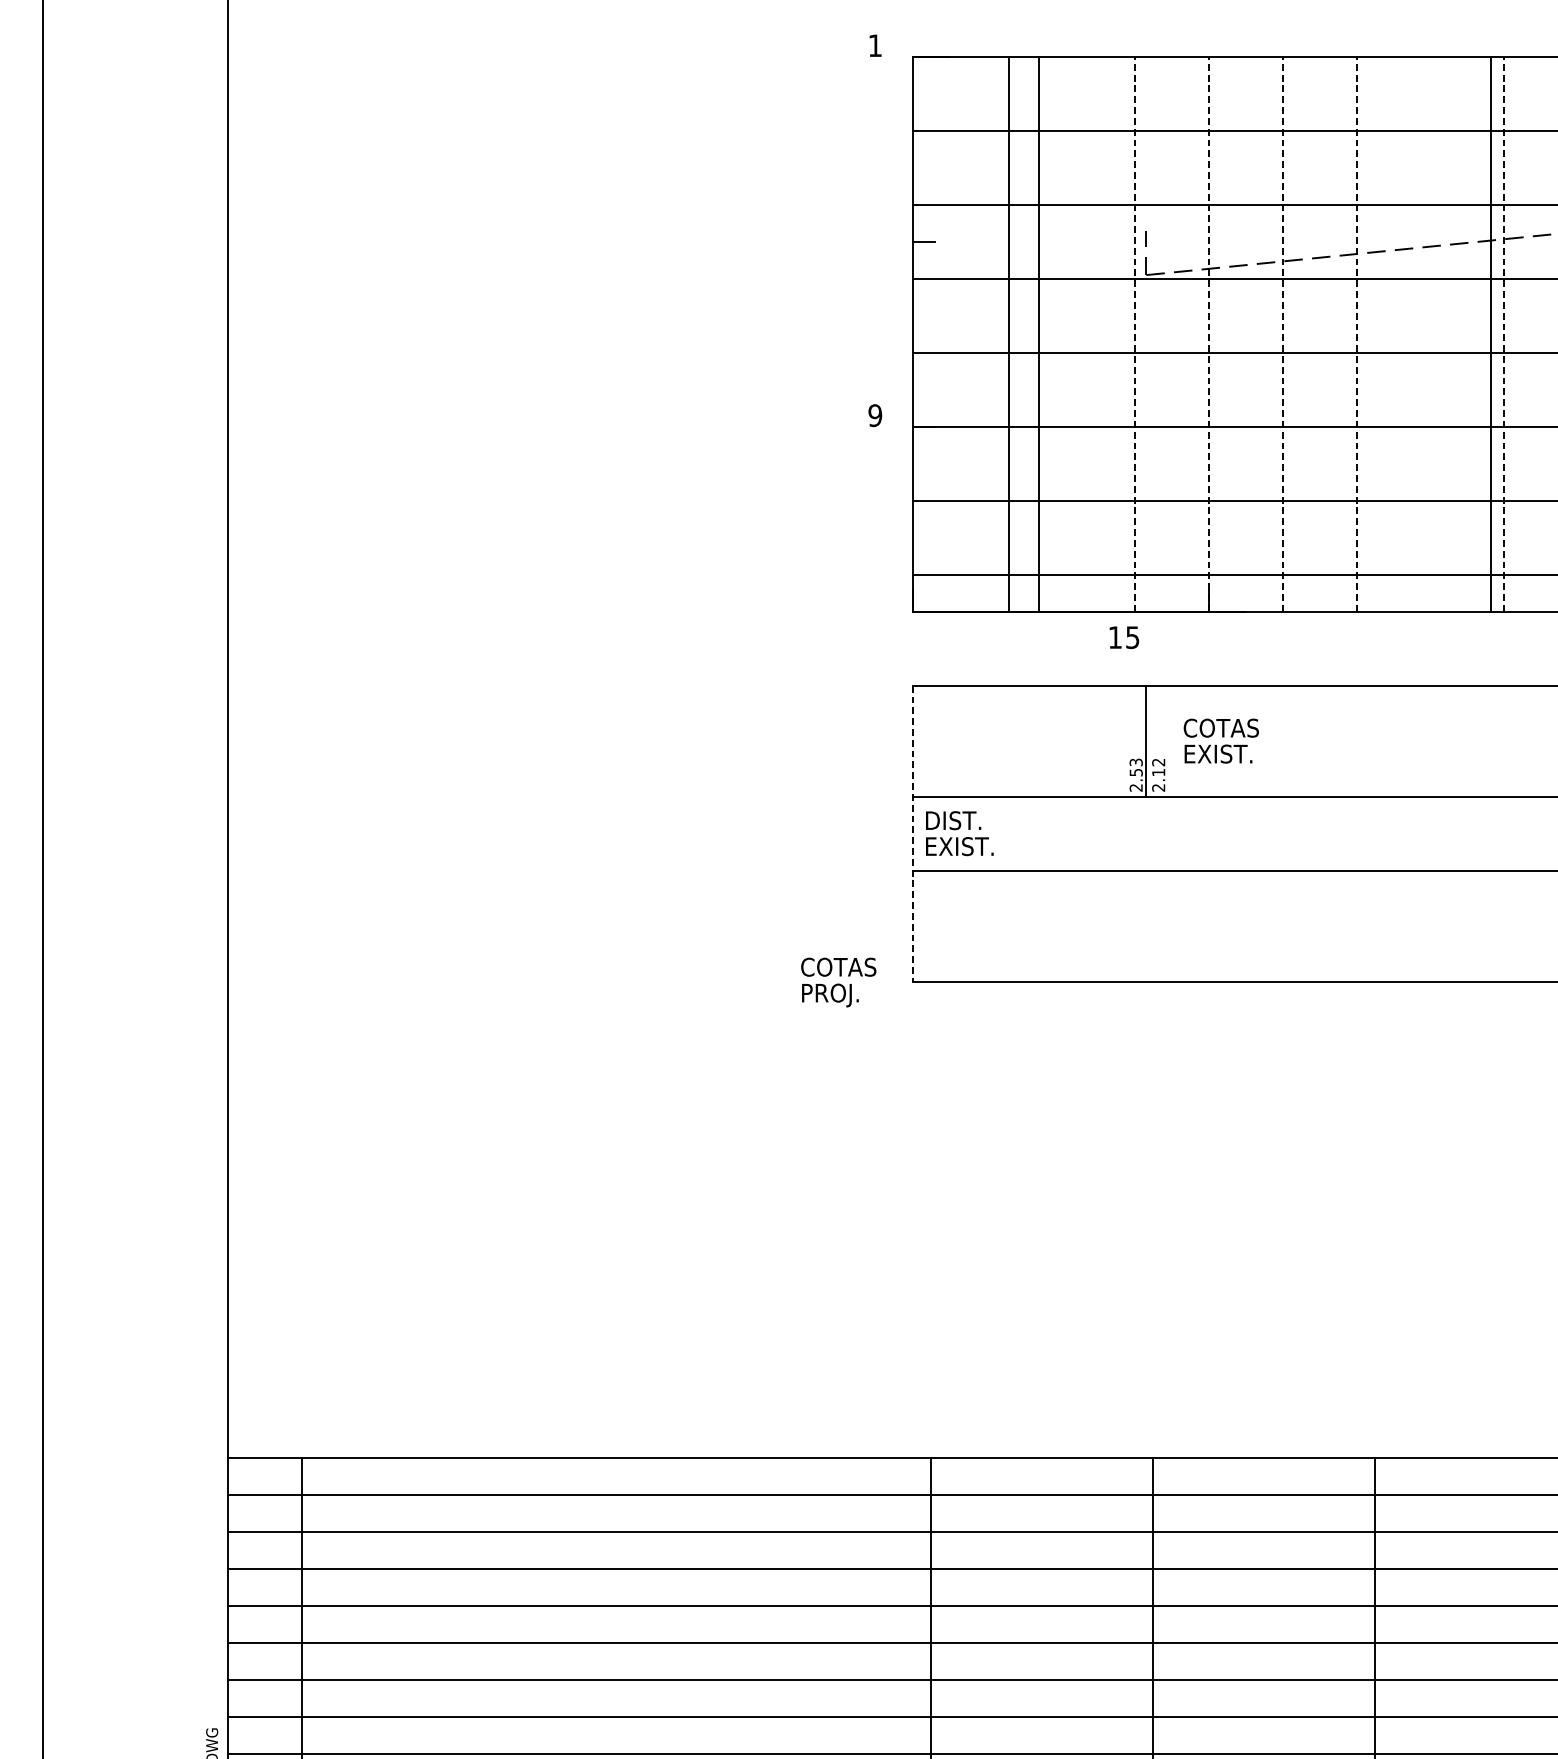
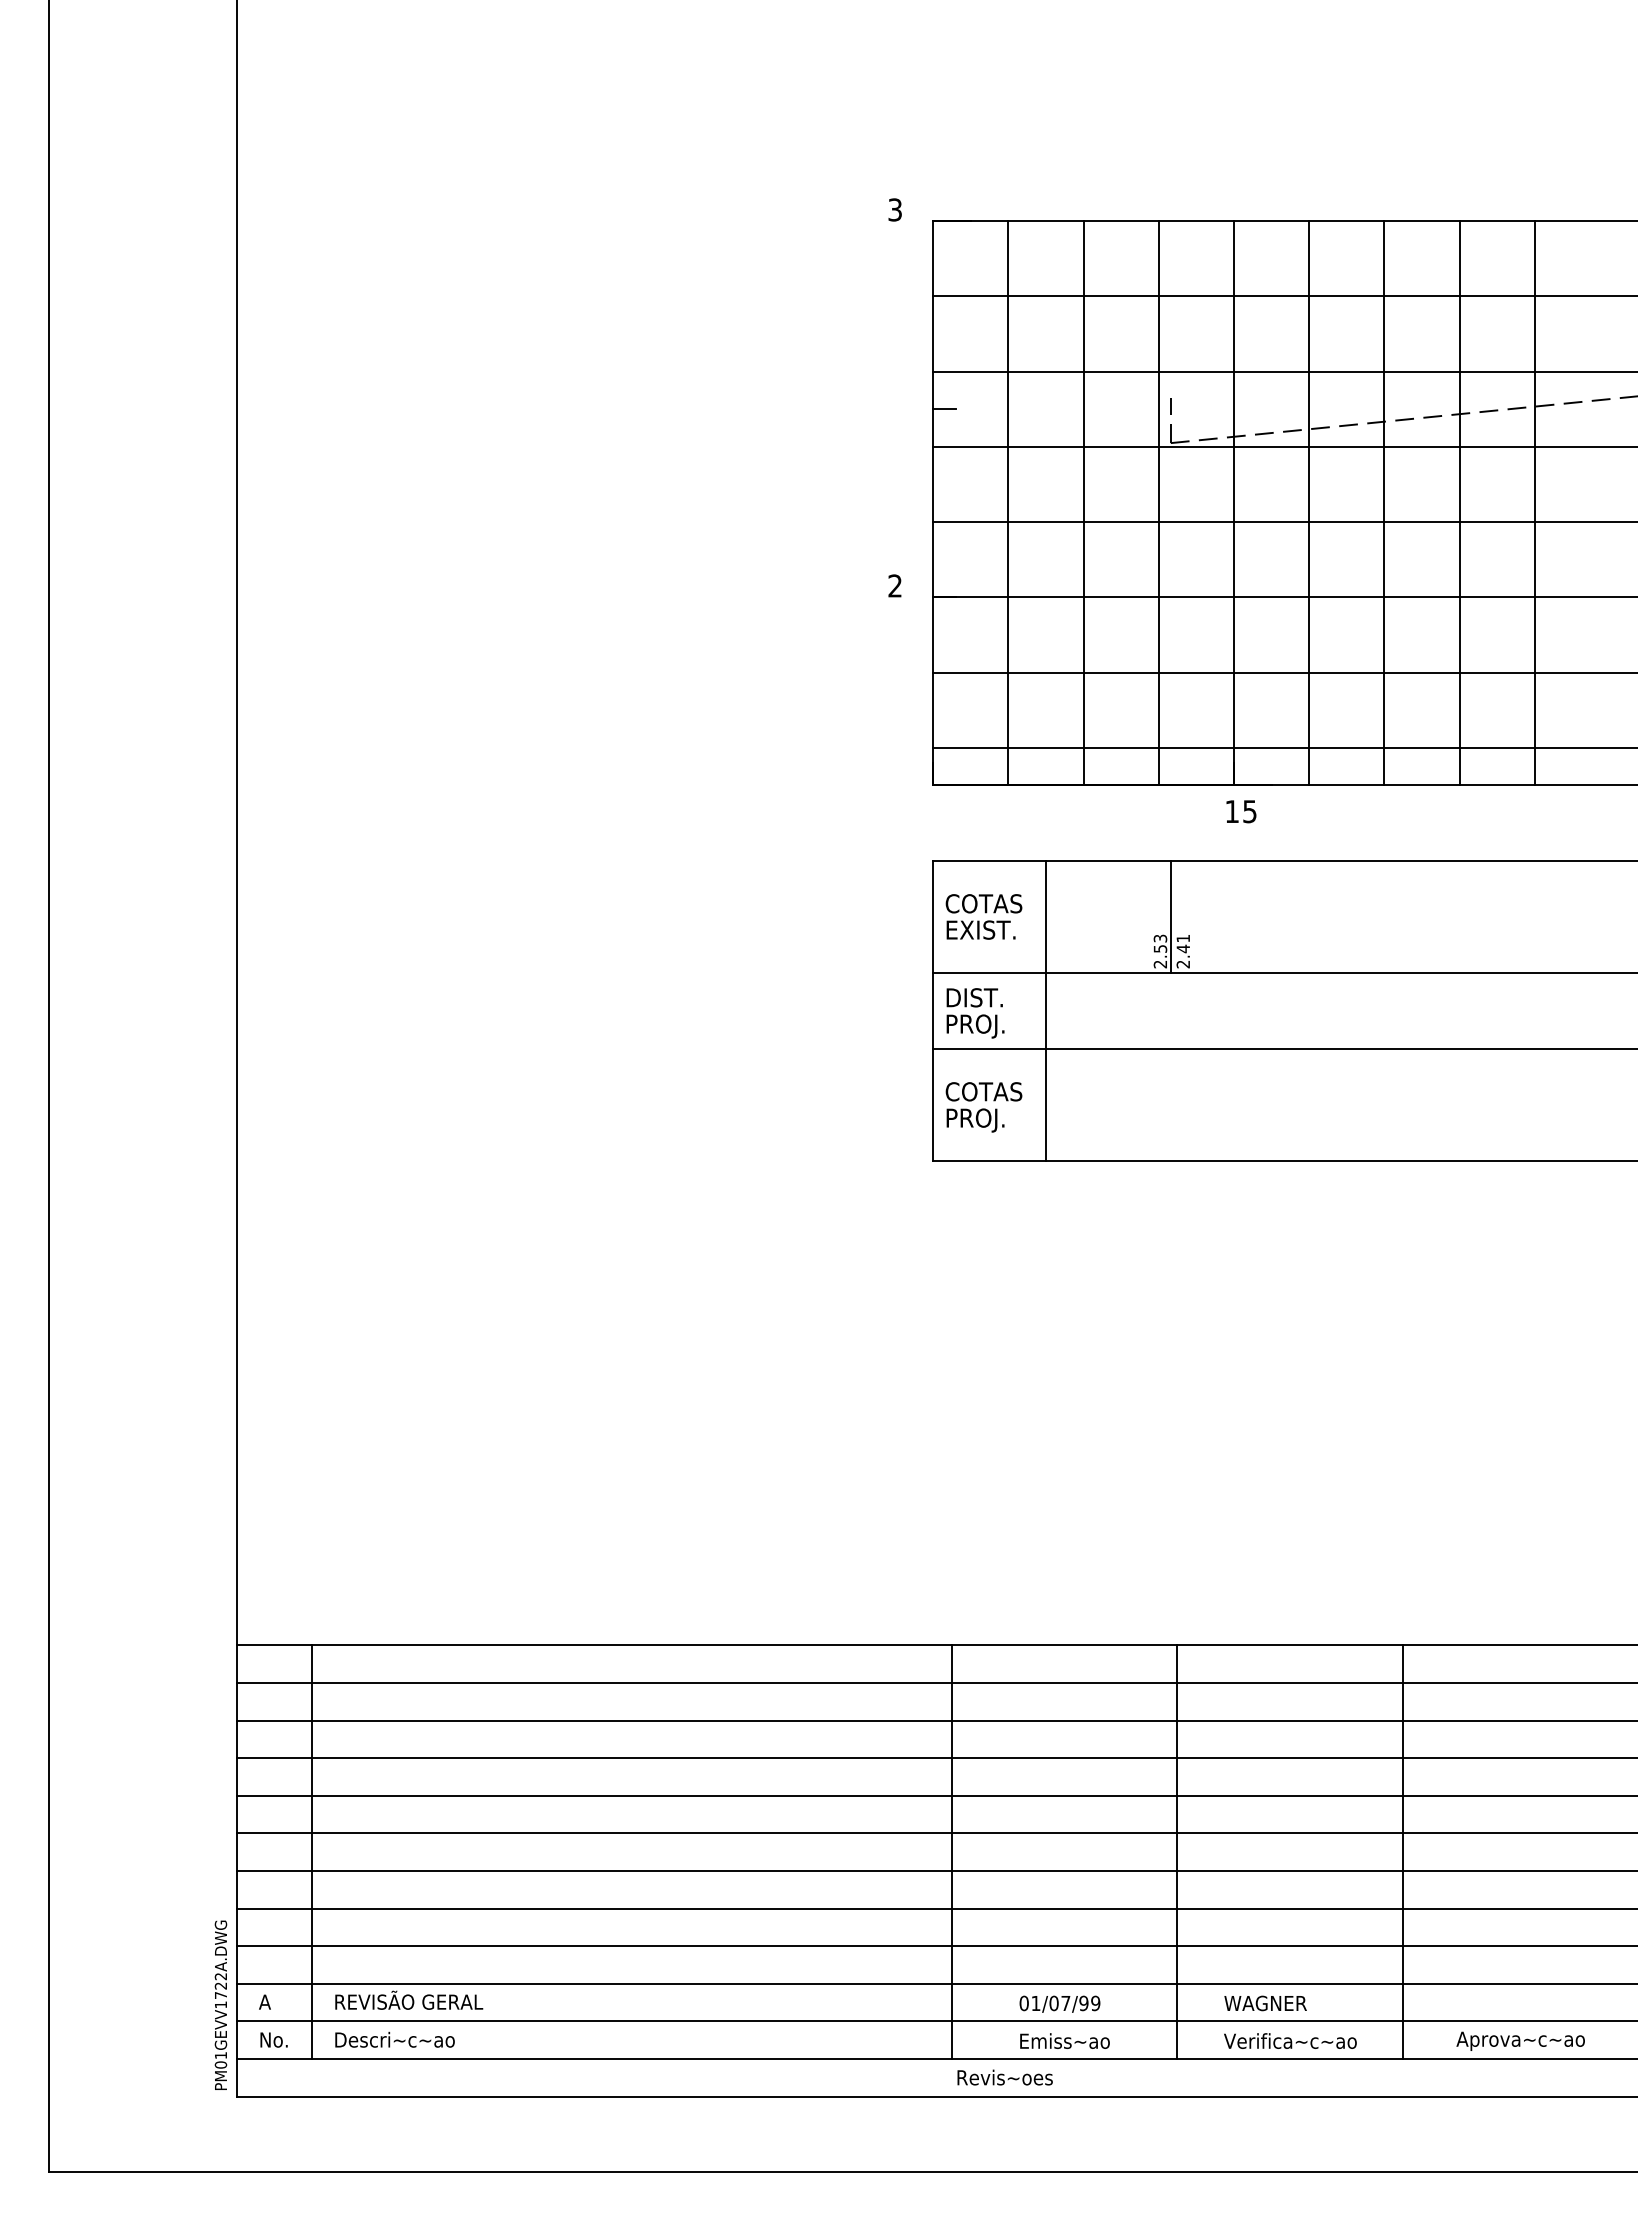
text: (874, 45) -> (894, 209), 1 -> 3
line: (1134, 333) -> (1158, 502), dashed -> solid
line: (1208, 333) -> (1233, 502), dashed -> solid
line: (1282, 333) -> (1309, 502), dashed -> solid
line: (1356, 333) -> (1384, 502), dashed -> solid
line: (1504, 333) -> (1534, 502), dashed -> solid
line: (1009, 334) -> (1083, 503), moved
line: (1038, 334) -> (1008, 503), moved
line: (1491, 334) -> (1459, 503), moved
text: (875, 415) -> (895, 585), 9 -> 2
text: (1124, 637) -> (1241, 811), moved
text: (1220, 740) -> (983, 916), moved
text: (1157, 768) -> (1182, 944), 2.12 -> 2.41
line: (1023, 833) -> (1045, 1010), added
line: (912, 834) -> (933, 1011), dashed -> solid
text: (961, 848) -> (982, 1026), EXIST. -> PROJ.
text: (838, 982) -> (983, 1107), moved

